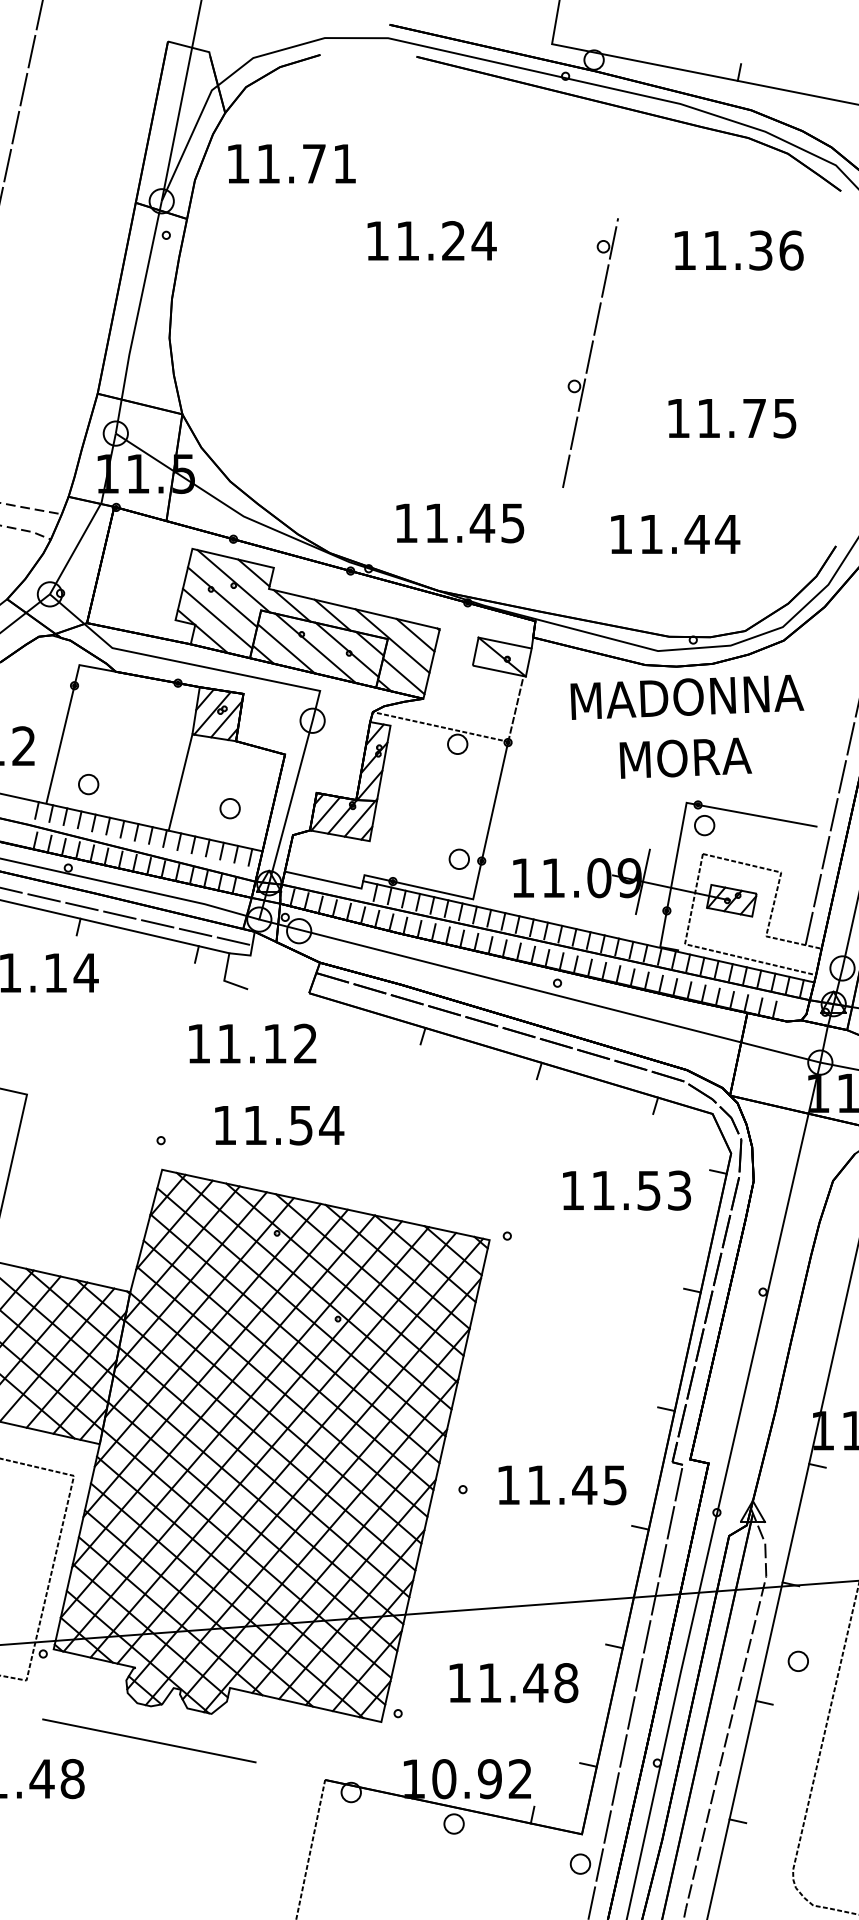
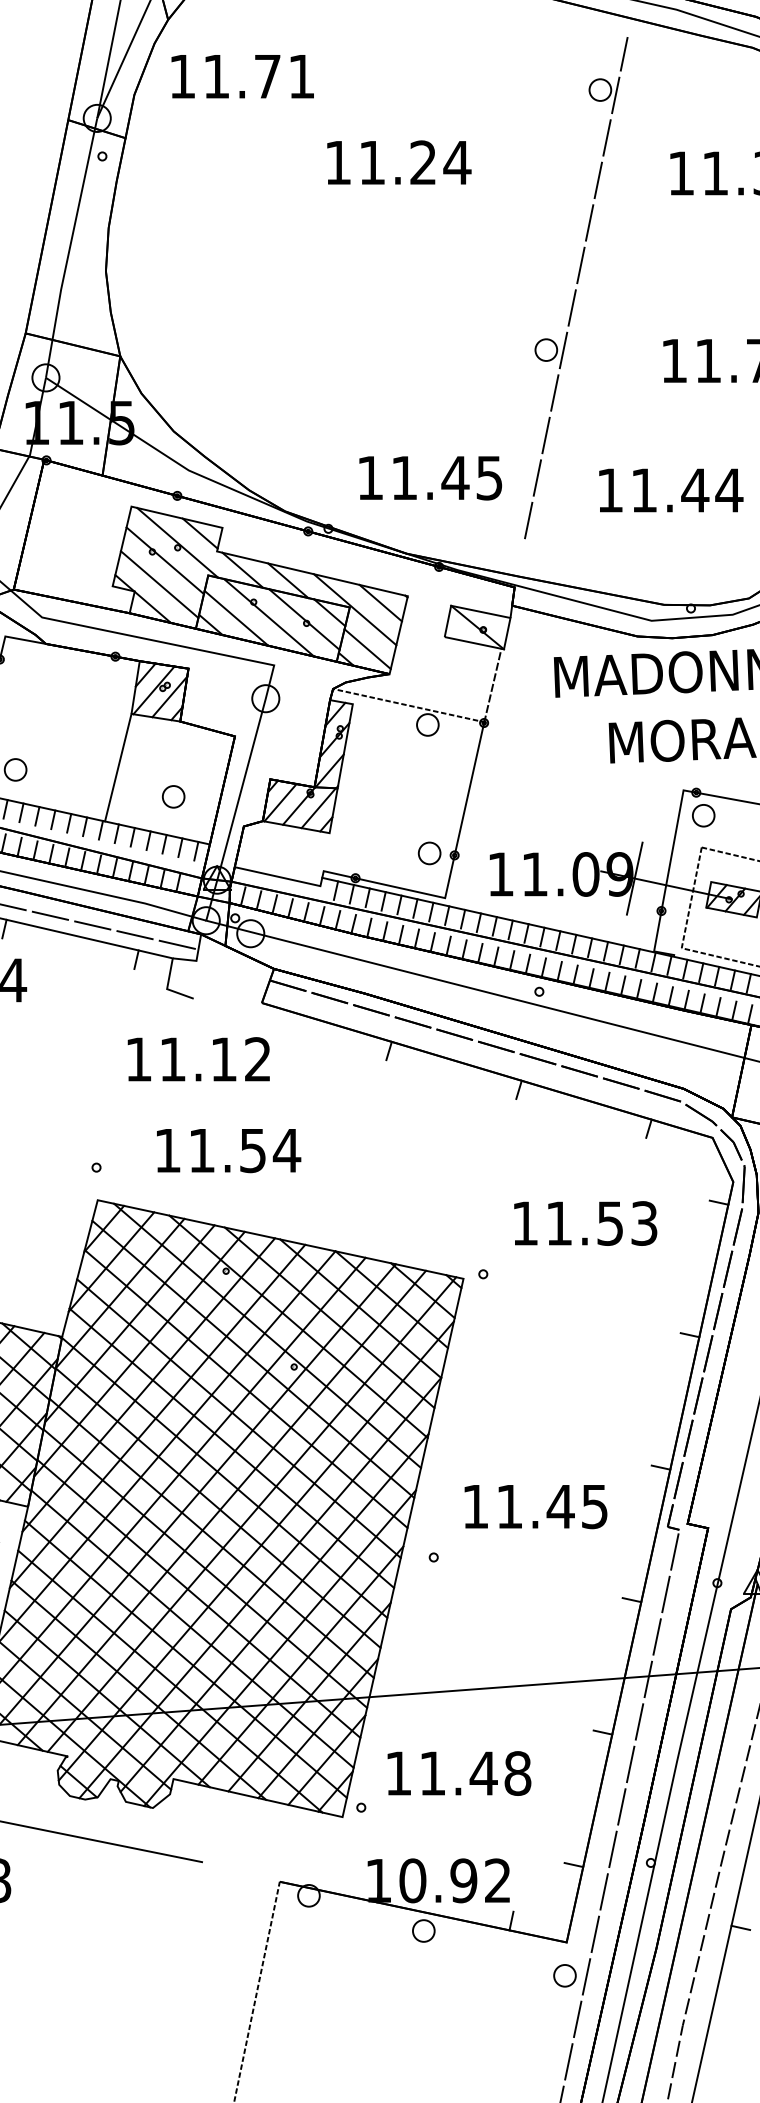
part: (590, 352) -> (576, 287), size x1.67
text: (627, 1190) -> (586, 1223), moved
text: (562, 1485) -> (535, 1507), moved
text: (513, 1683) -> (458, 1774), moved

